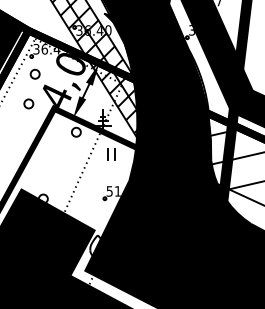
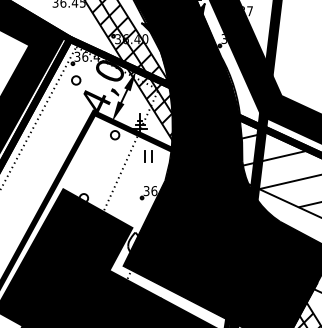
part: (29, 103) -> (70, 108), removed
text: (113, 191) -> (150, 191), 51.82 -> 36.57

